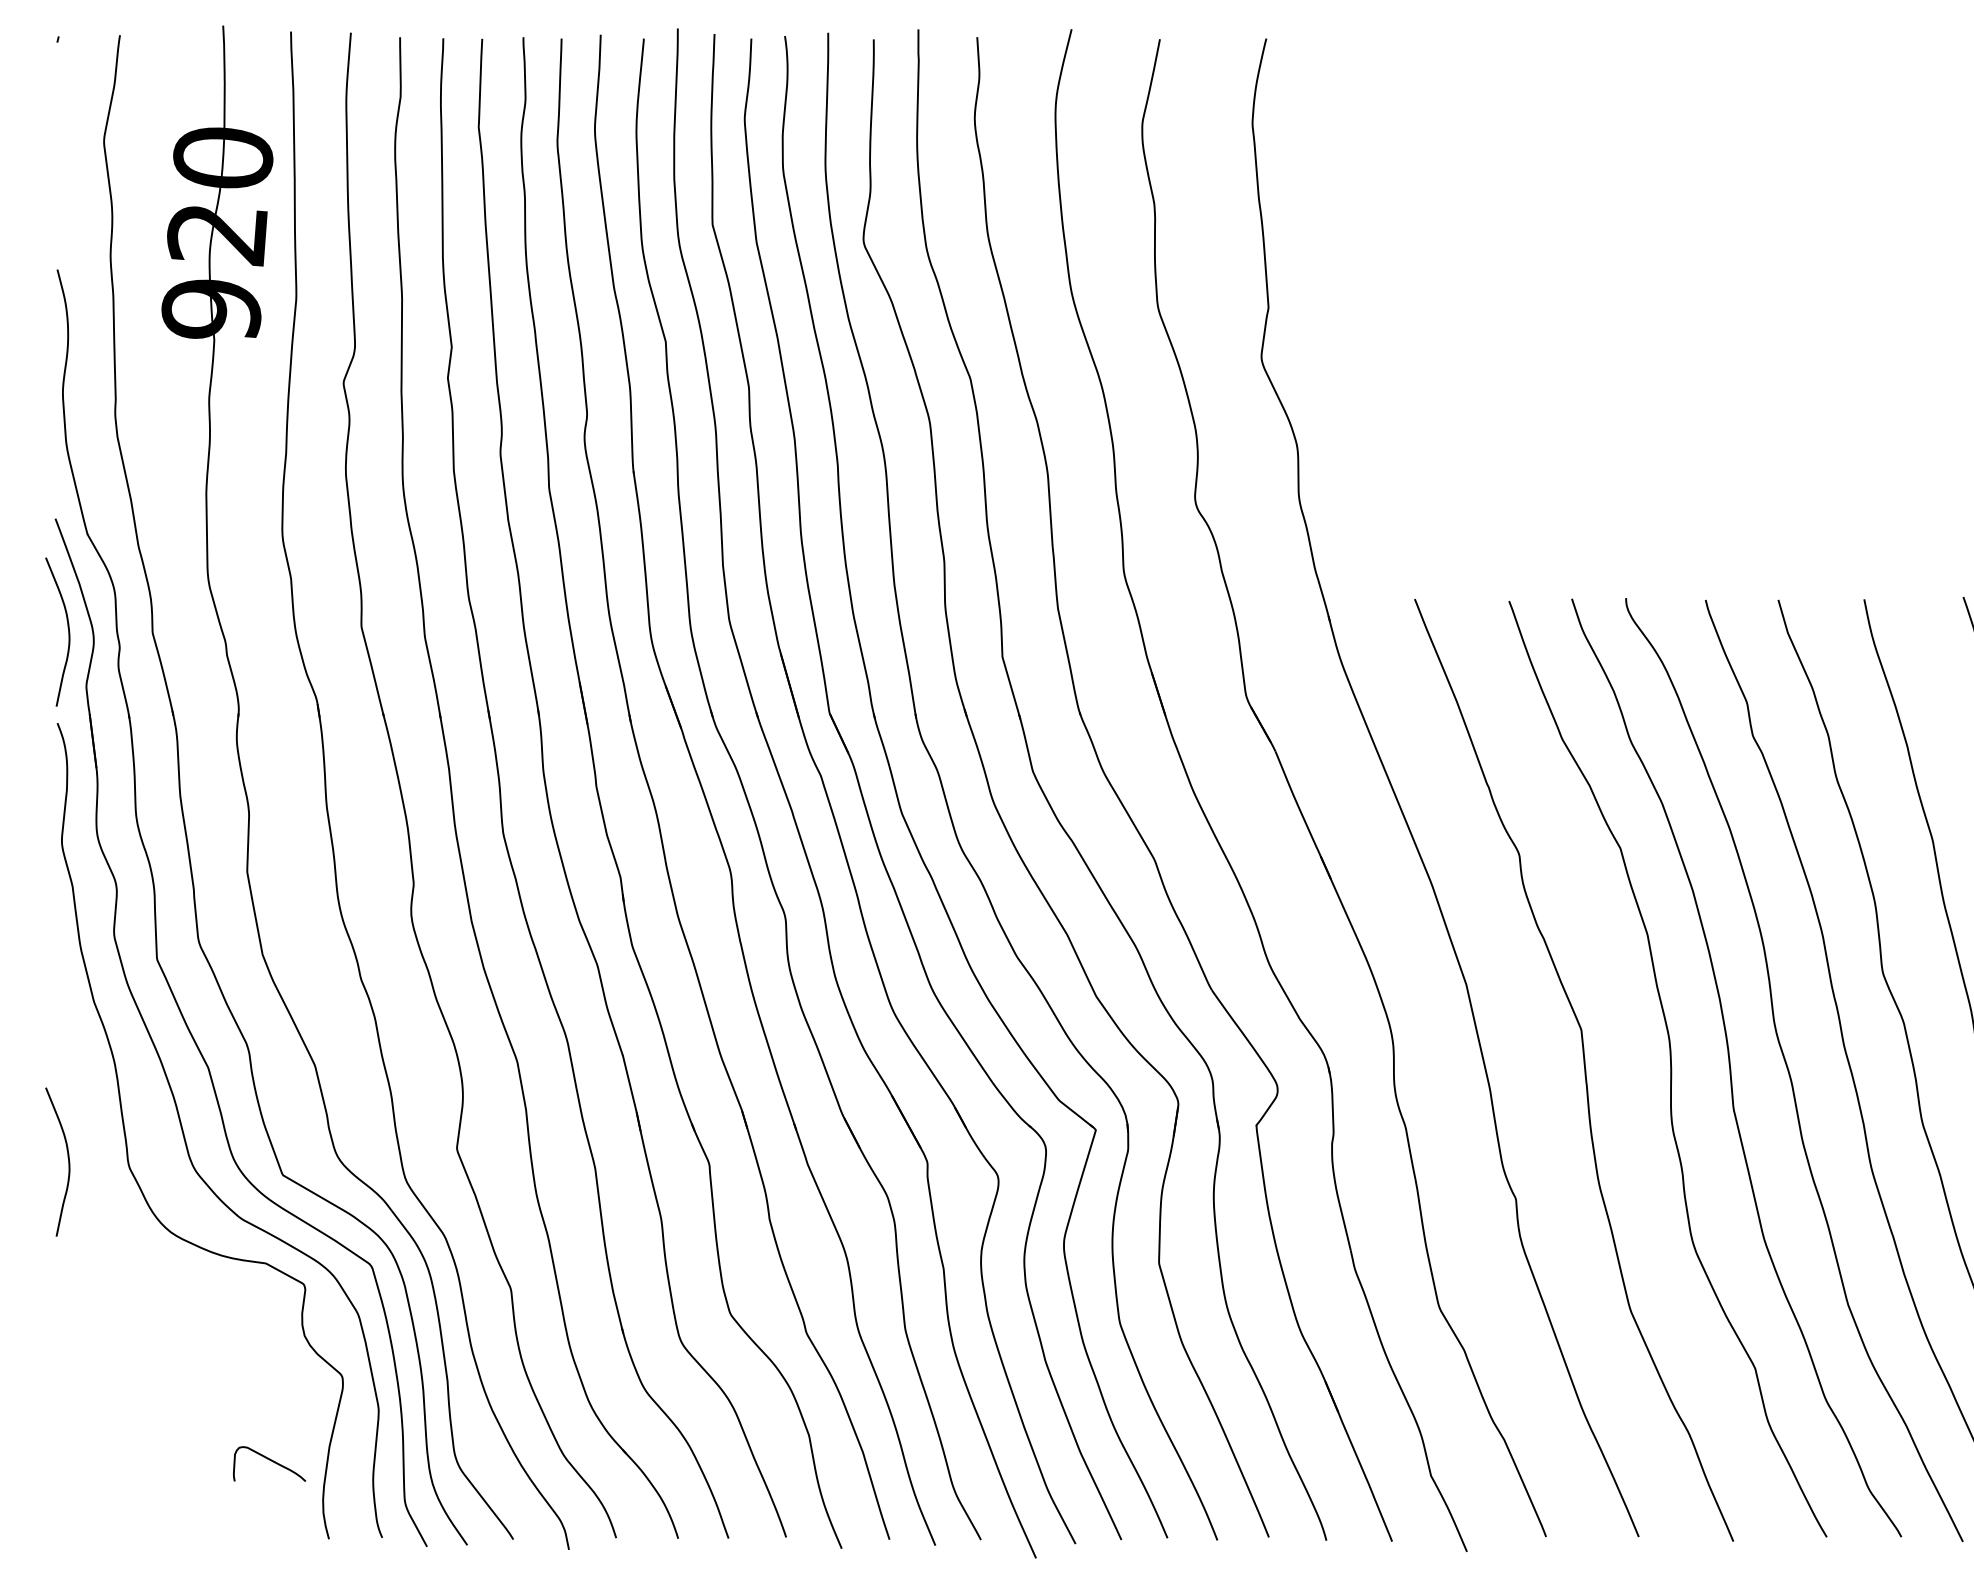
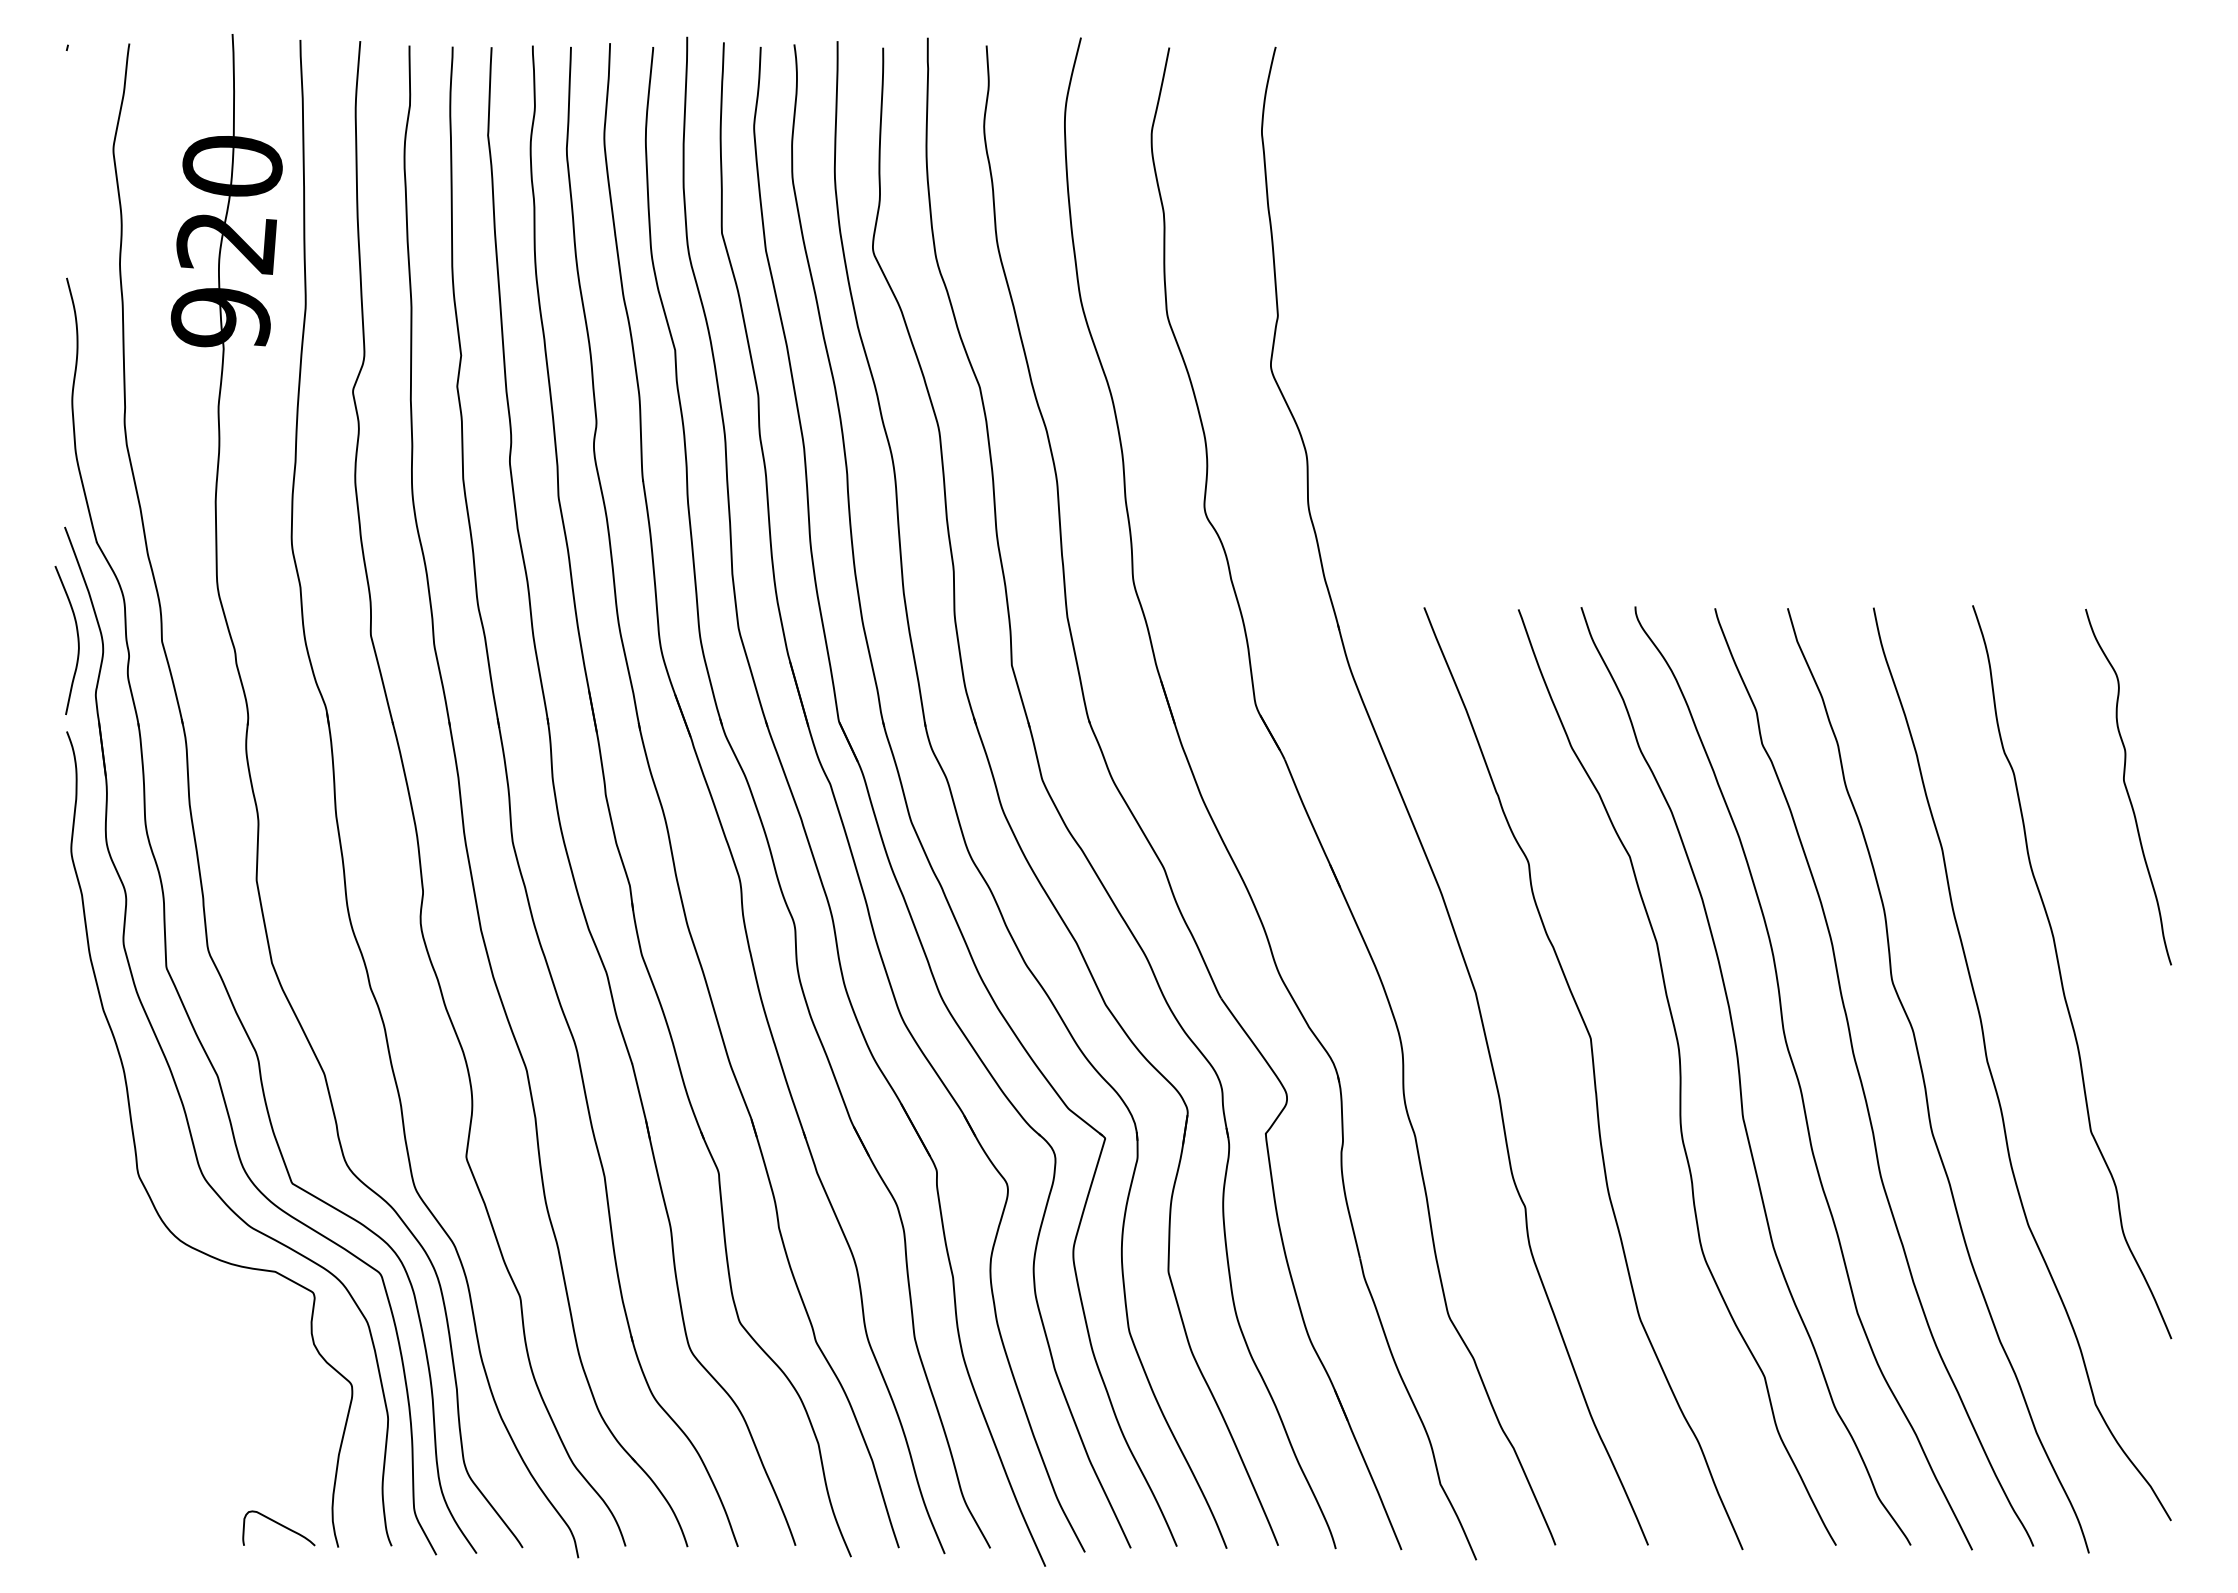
curve: (68, 1162) -> (77, 1170), removed
curve: (270, 1461) -> (279, 1525), moved

